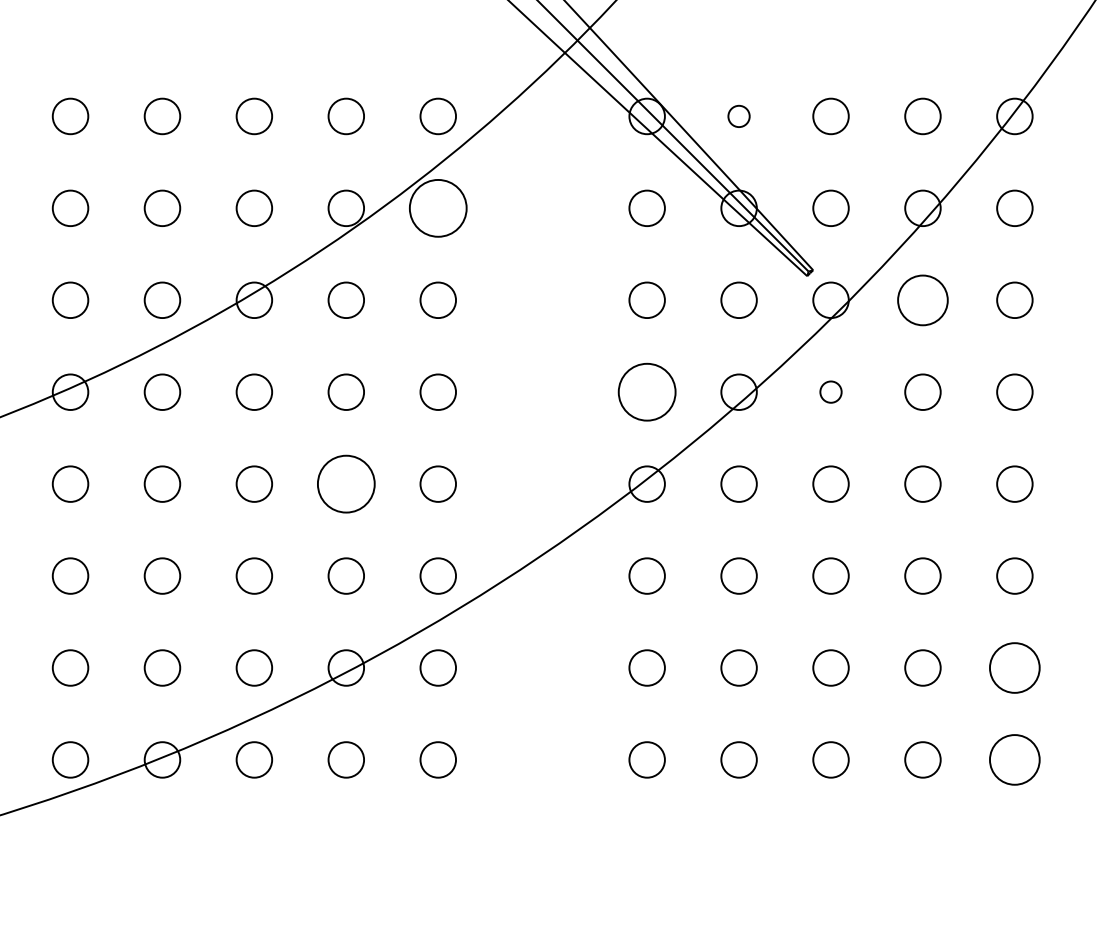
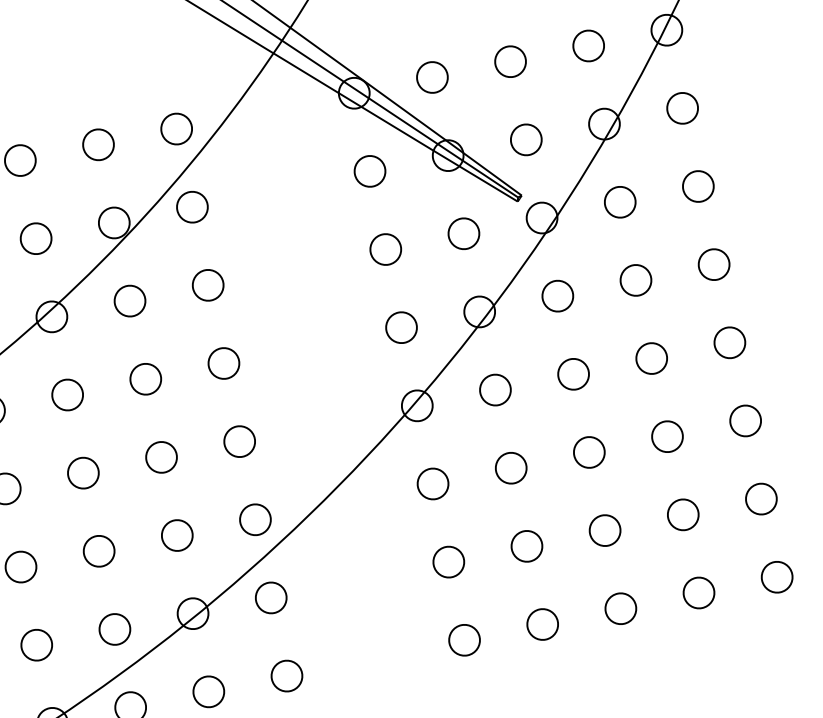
circle: (738, 116) -> (431, 77), size x1.67
circle: (438, 208) -> (192, 207), size x0.62
circle: (922, 299) -> (619, 201), size x0.71
circle: (646, 391) -> (400, 327), size x0.62
circle: (830, 391) -> (557, 295), size x1.67
circle: (346, 483) -> (161, 456), size x0.62
circle: (1014, 667) -> (760, 498), size x0.71
circle: (1014, 759) -> (776, 576), size x0.71

